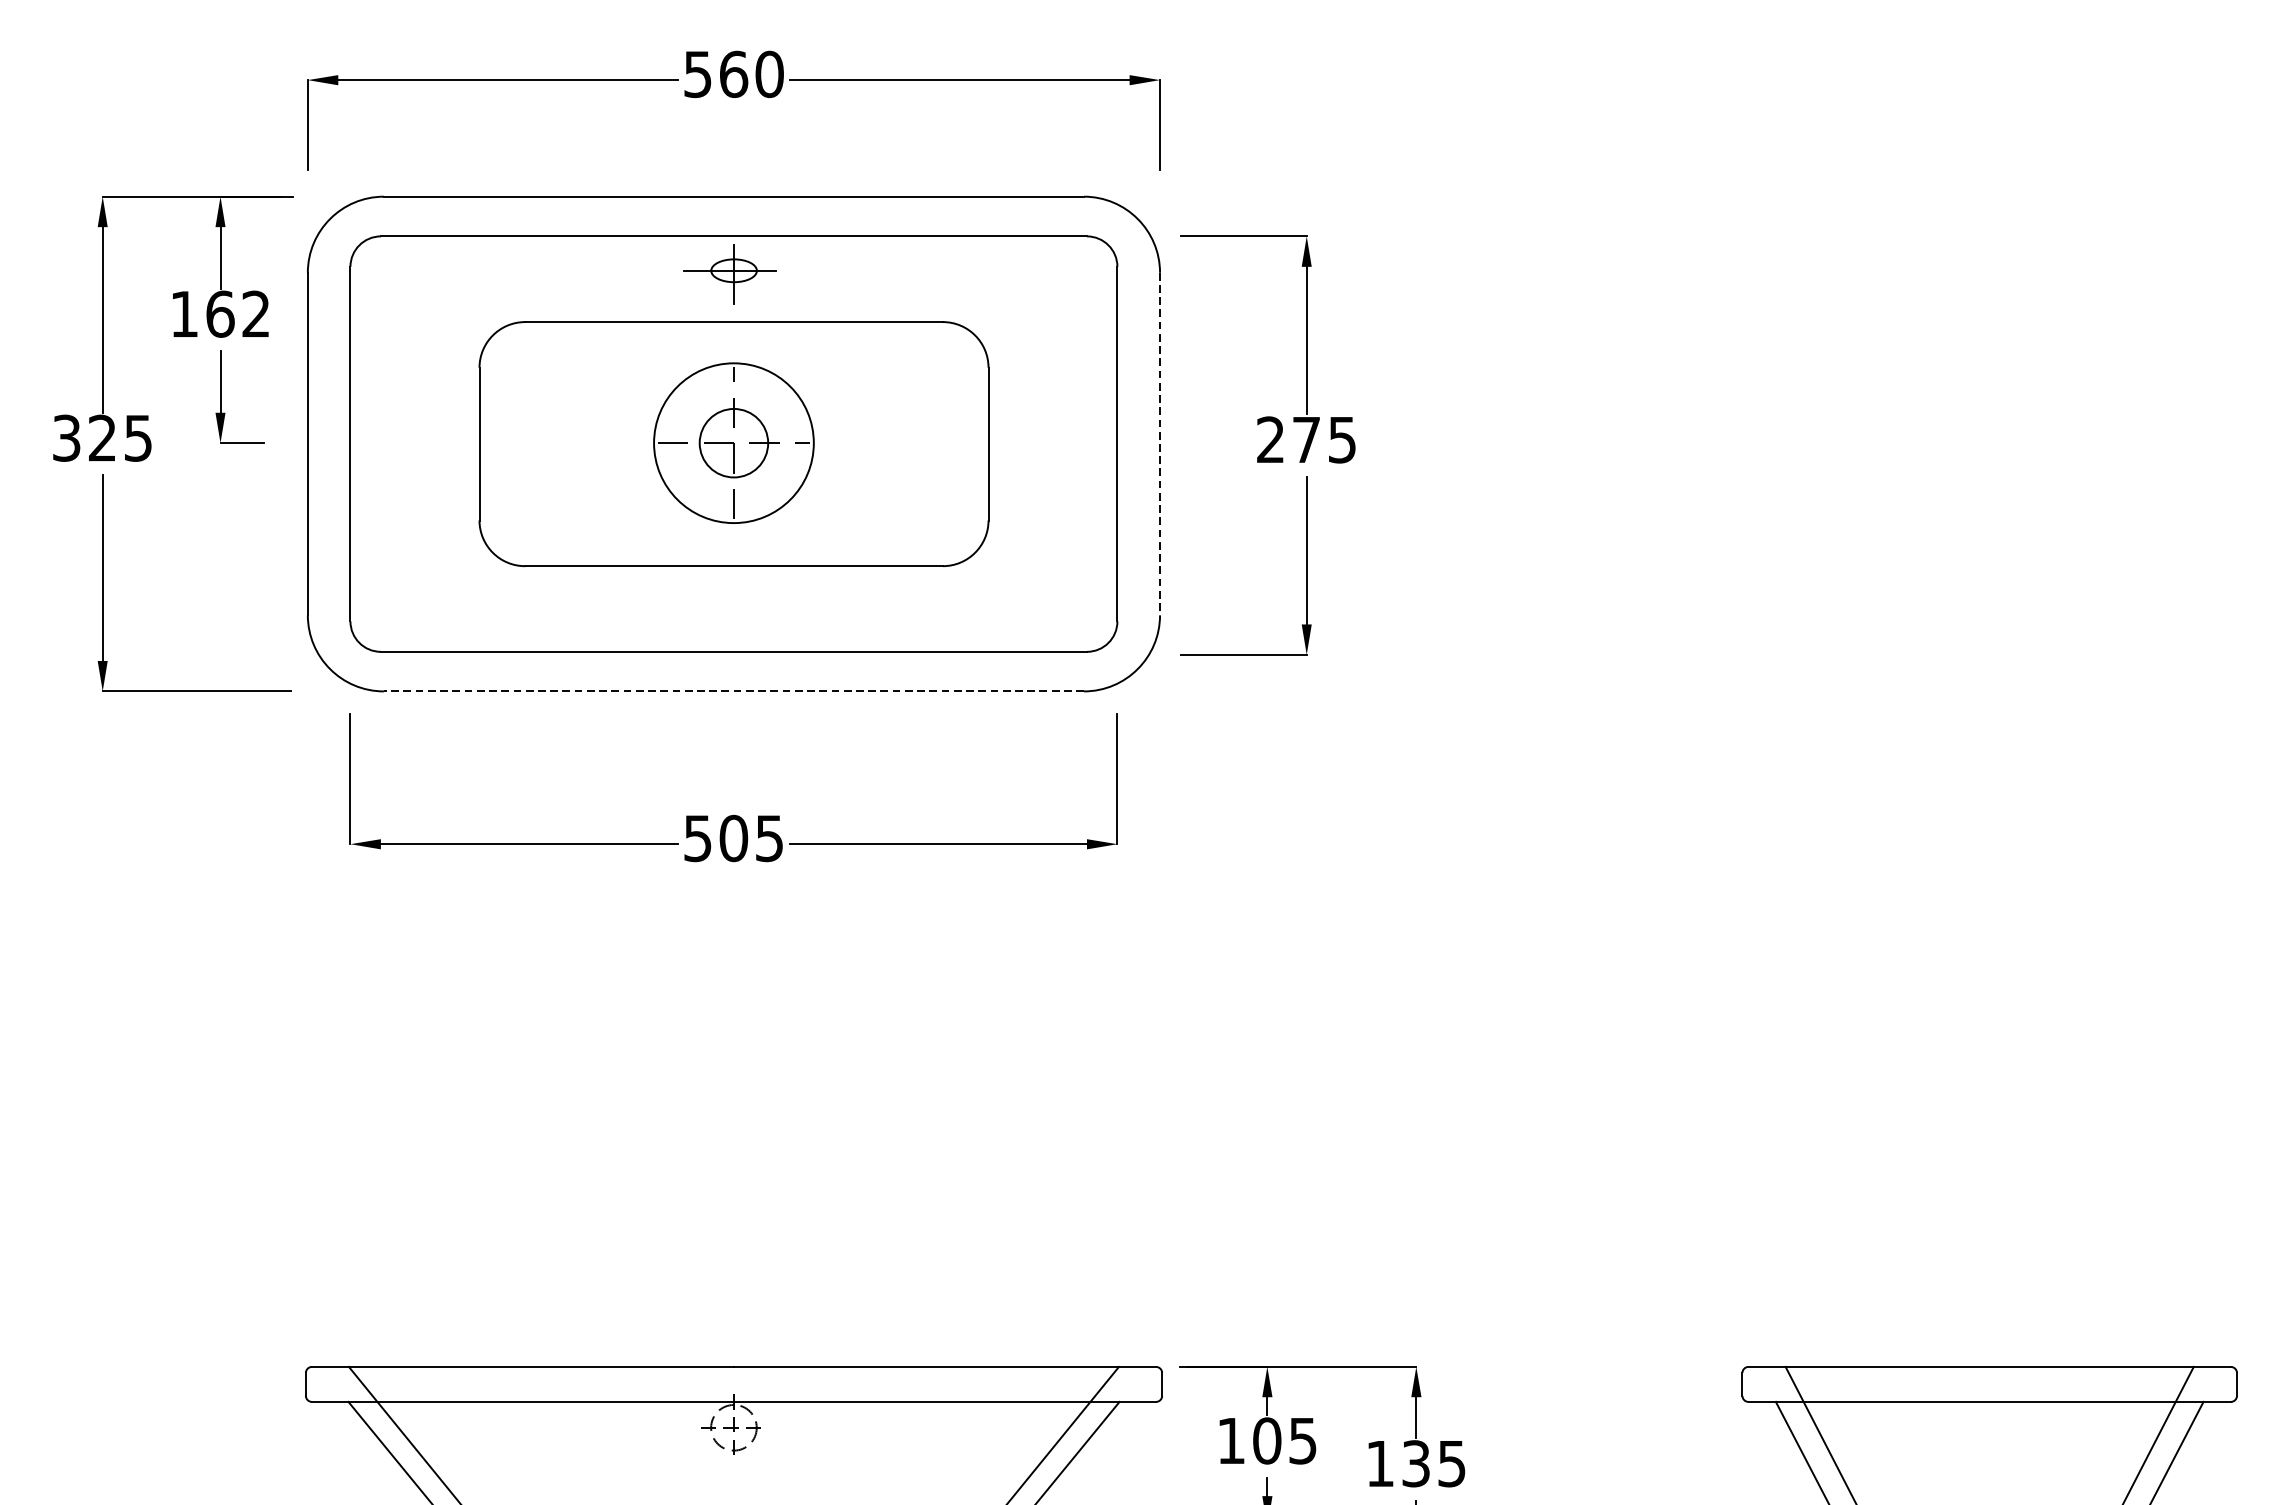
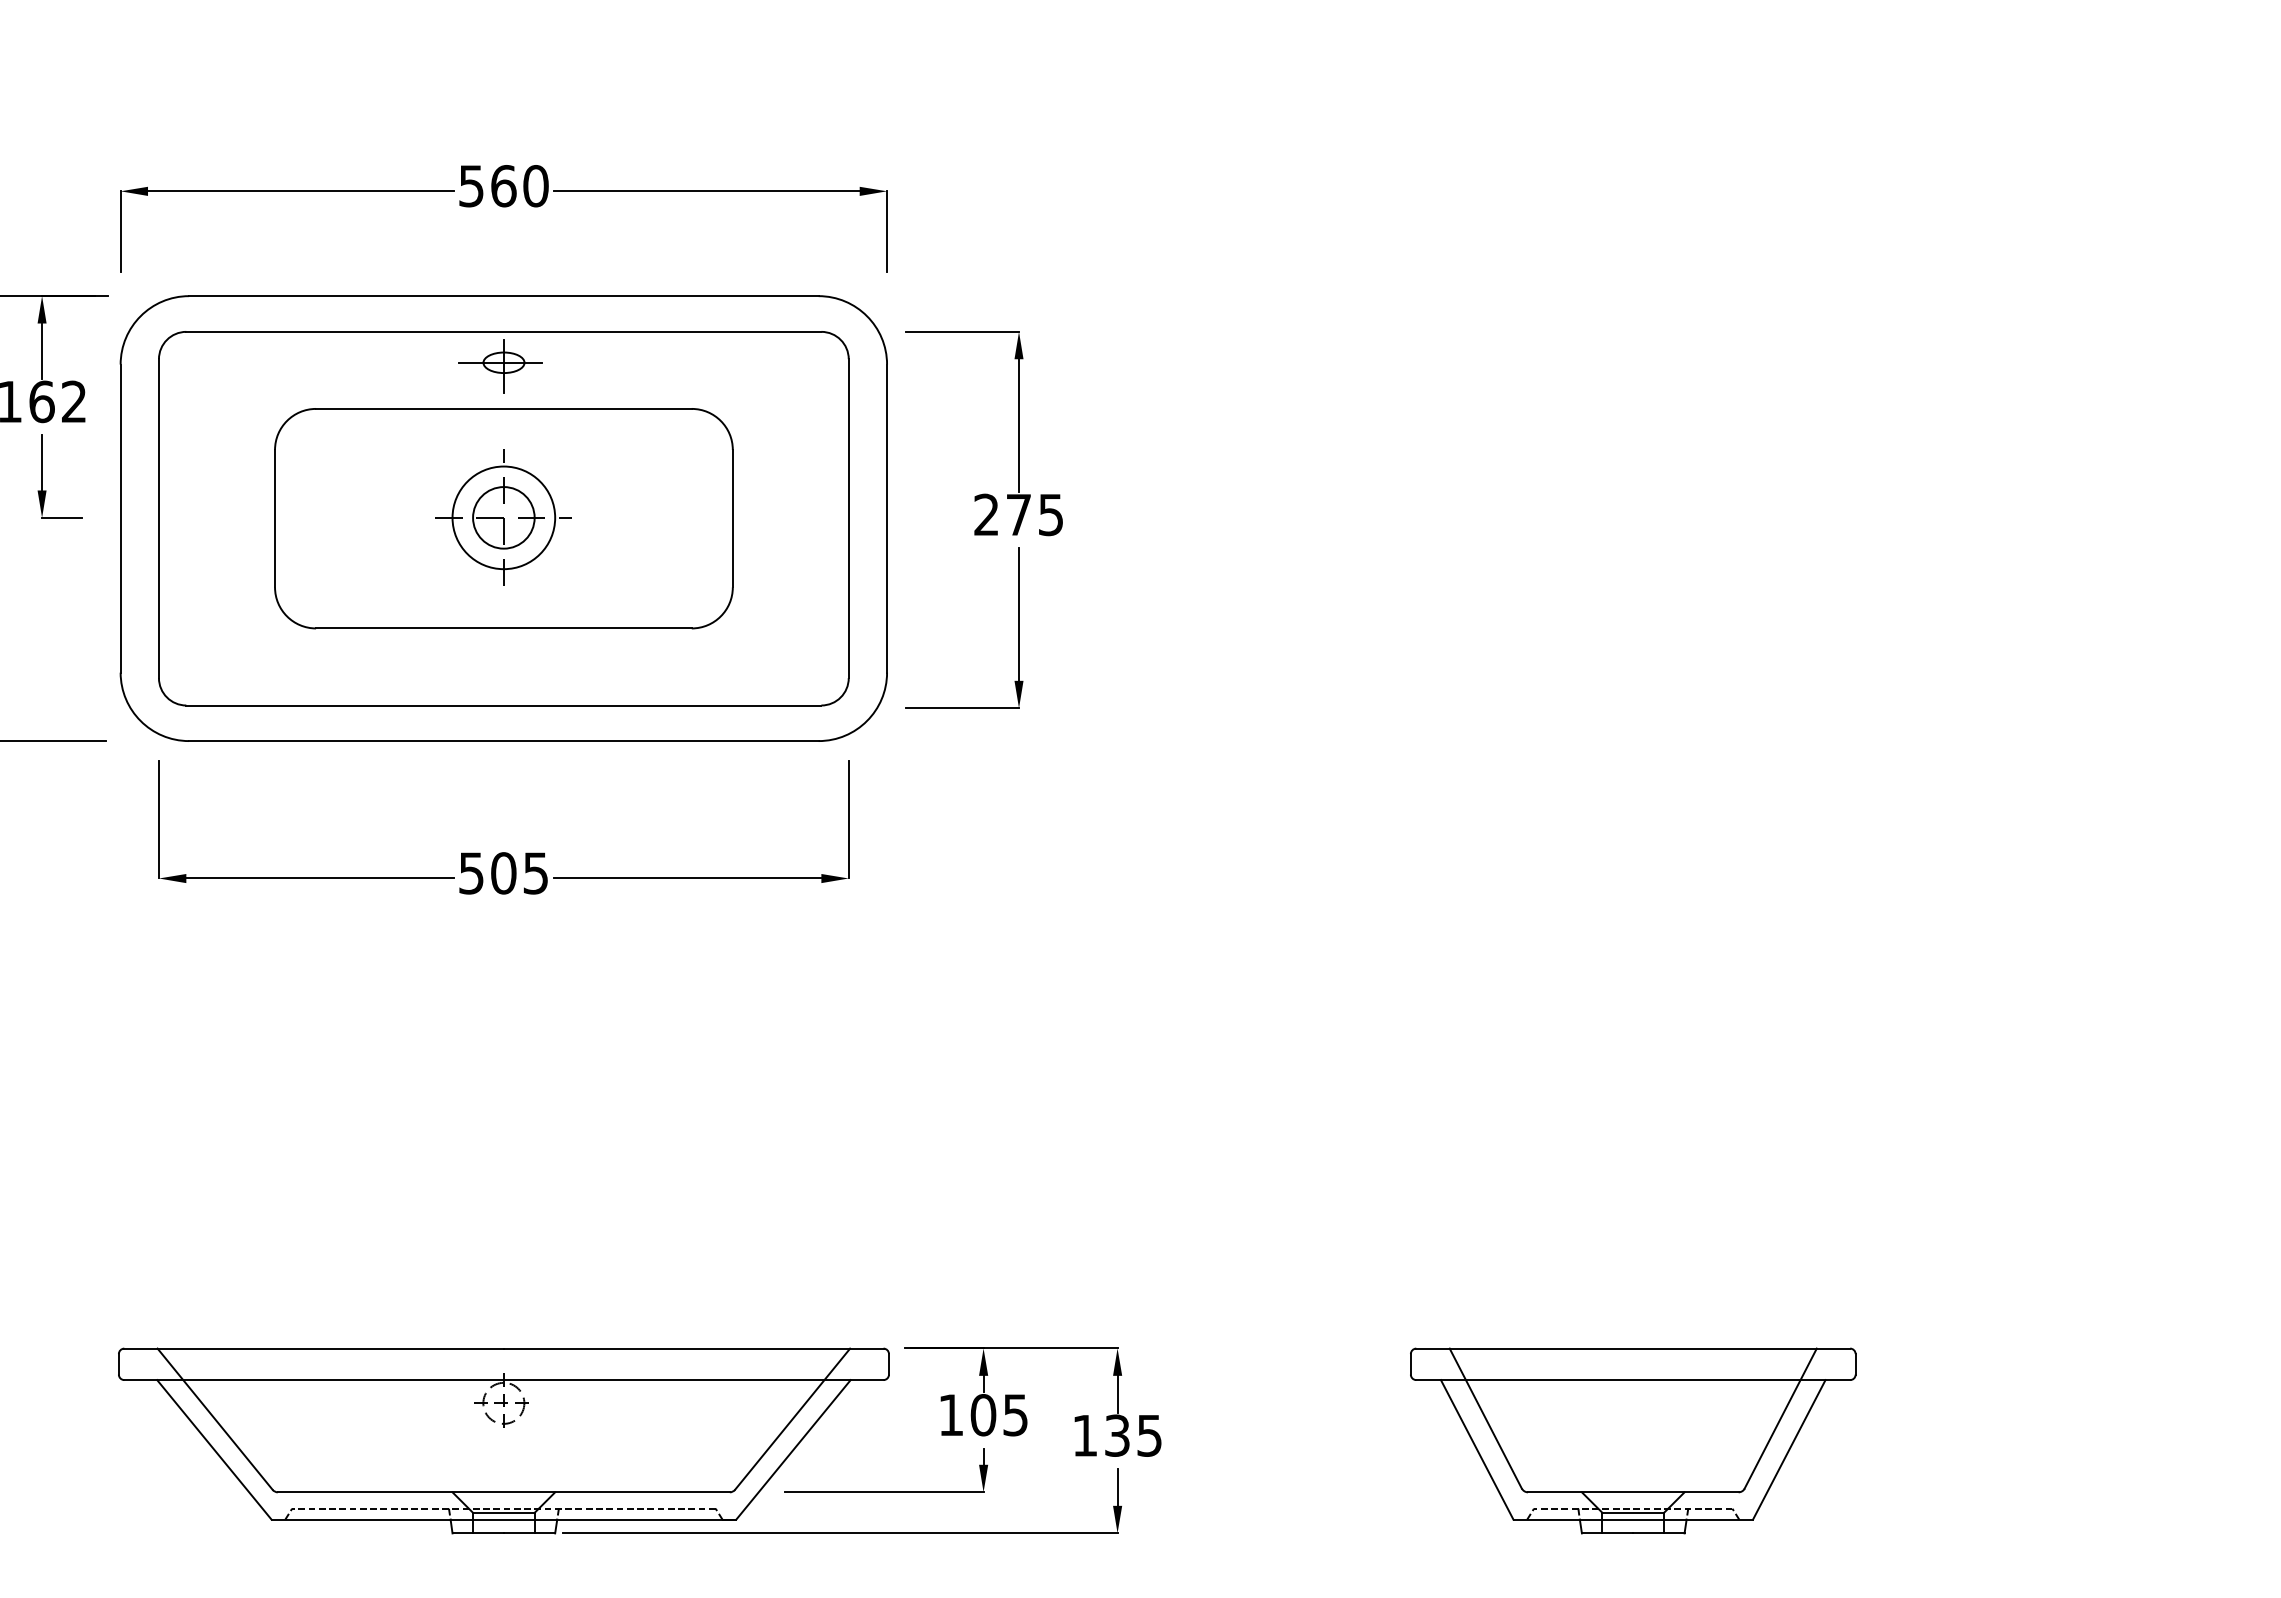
circle: (733, 442) -> (503, 517), size x0.71
line: (1160, 445) -> (887, 519), dashed -> solid
line: (733, 691) -> (503, 741), dashed -> solid

